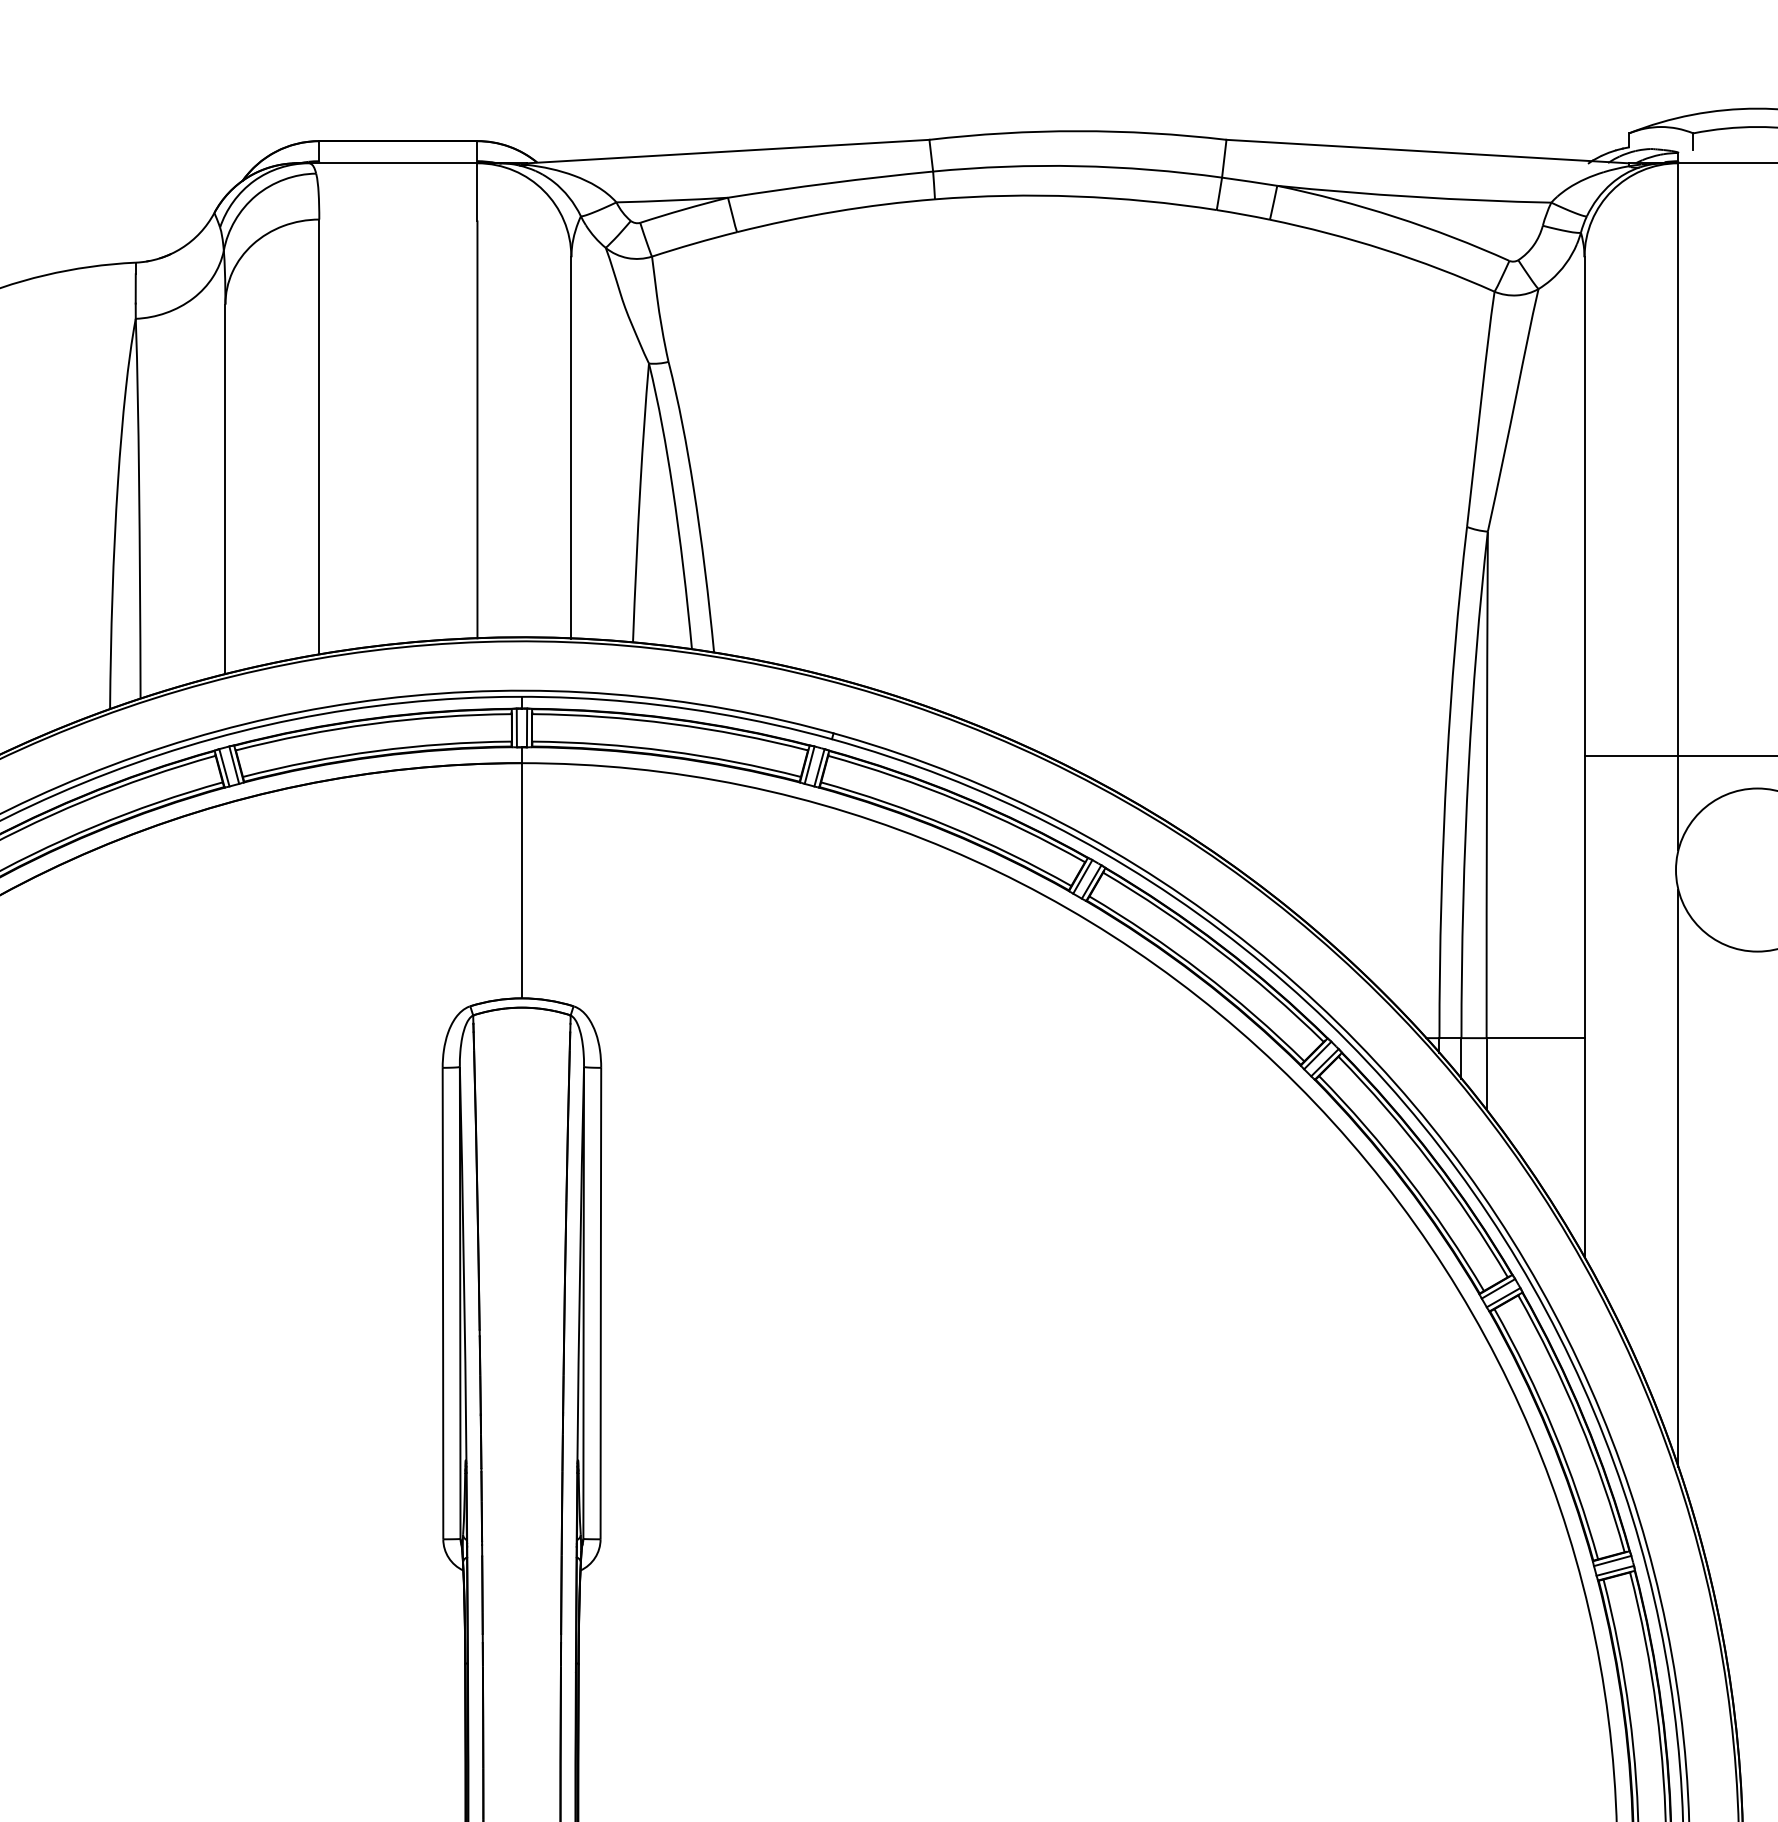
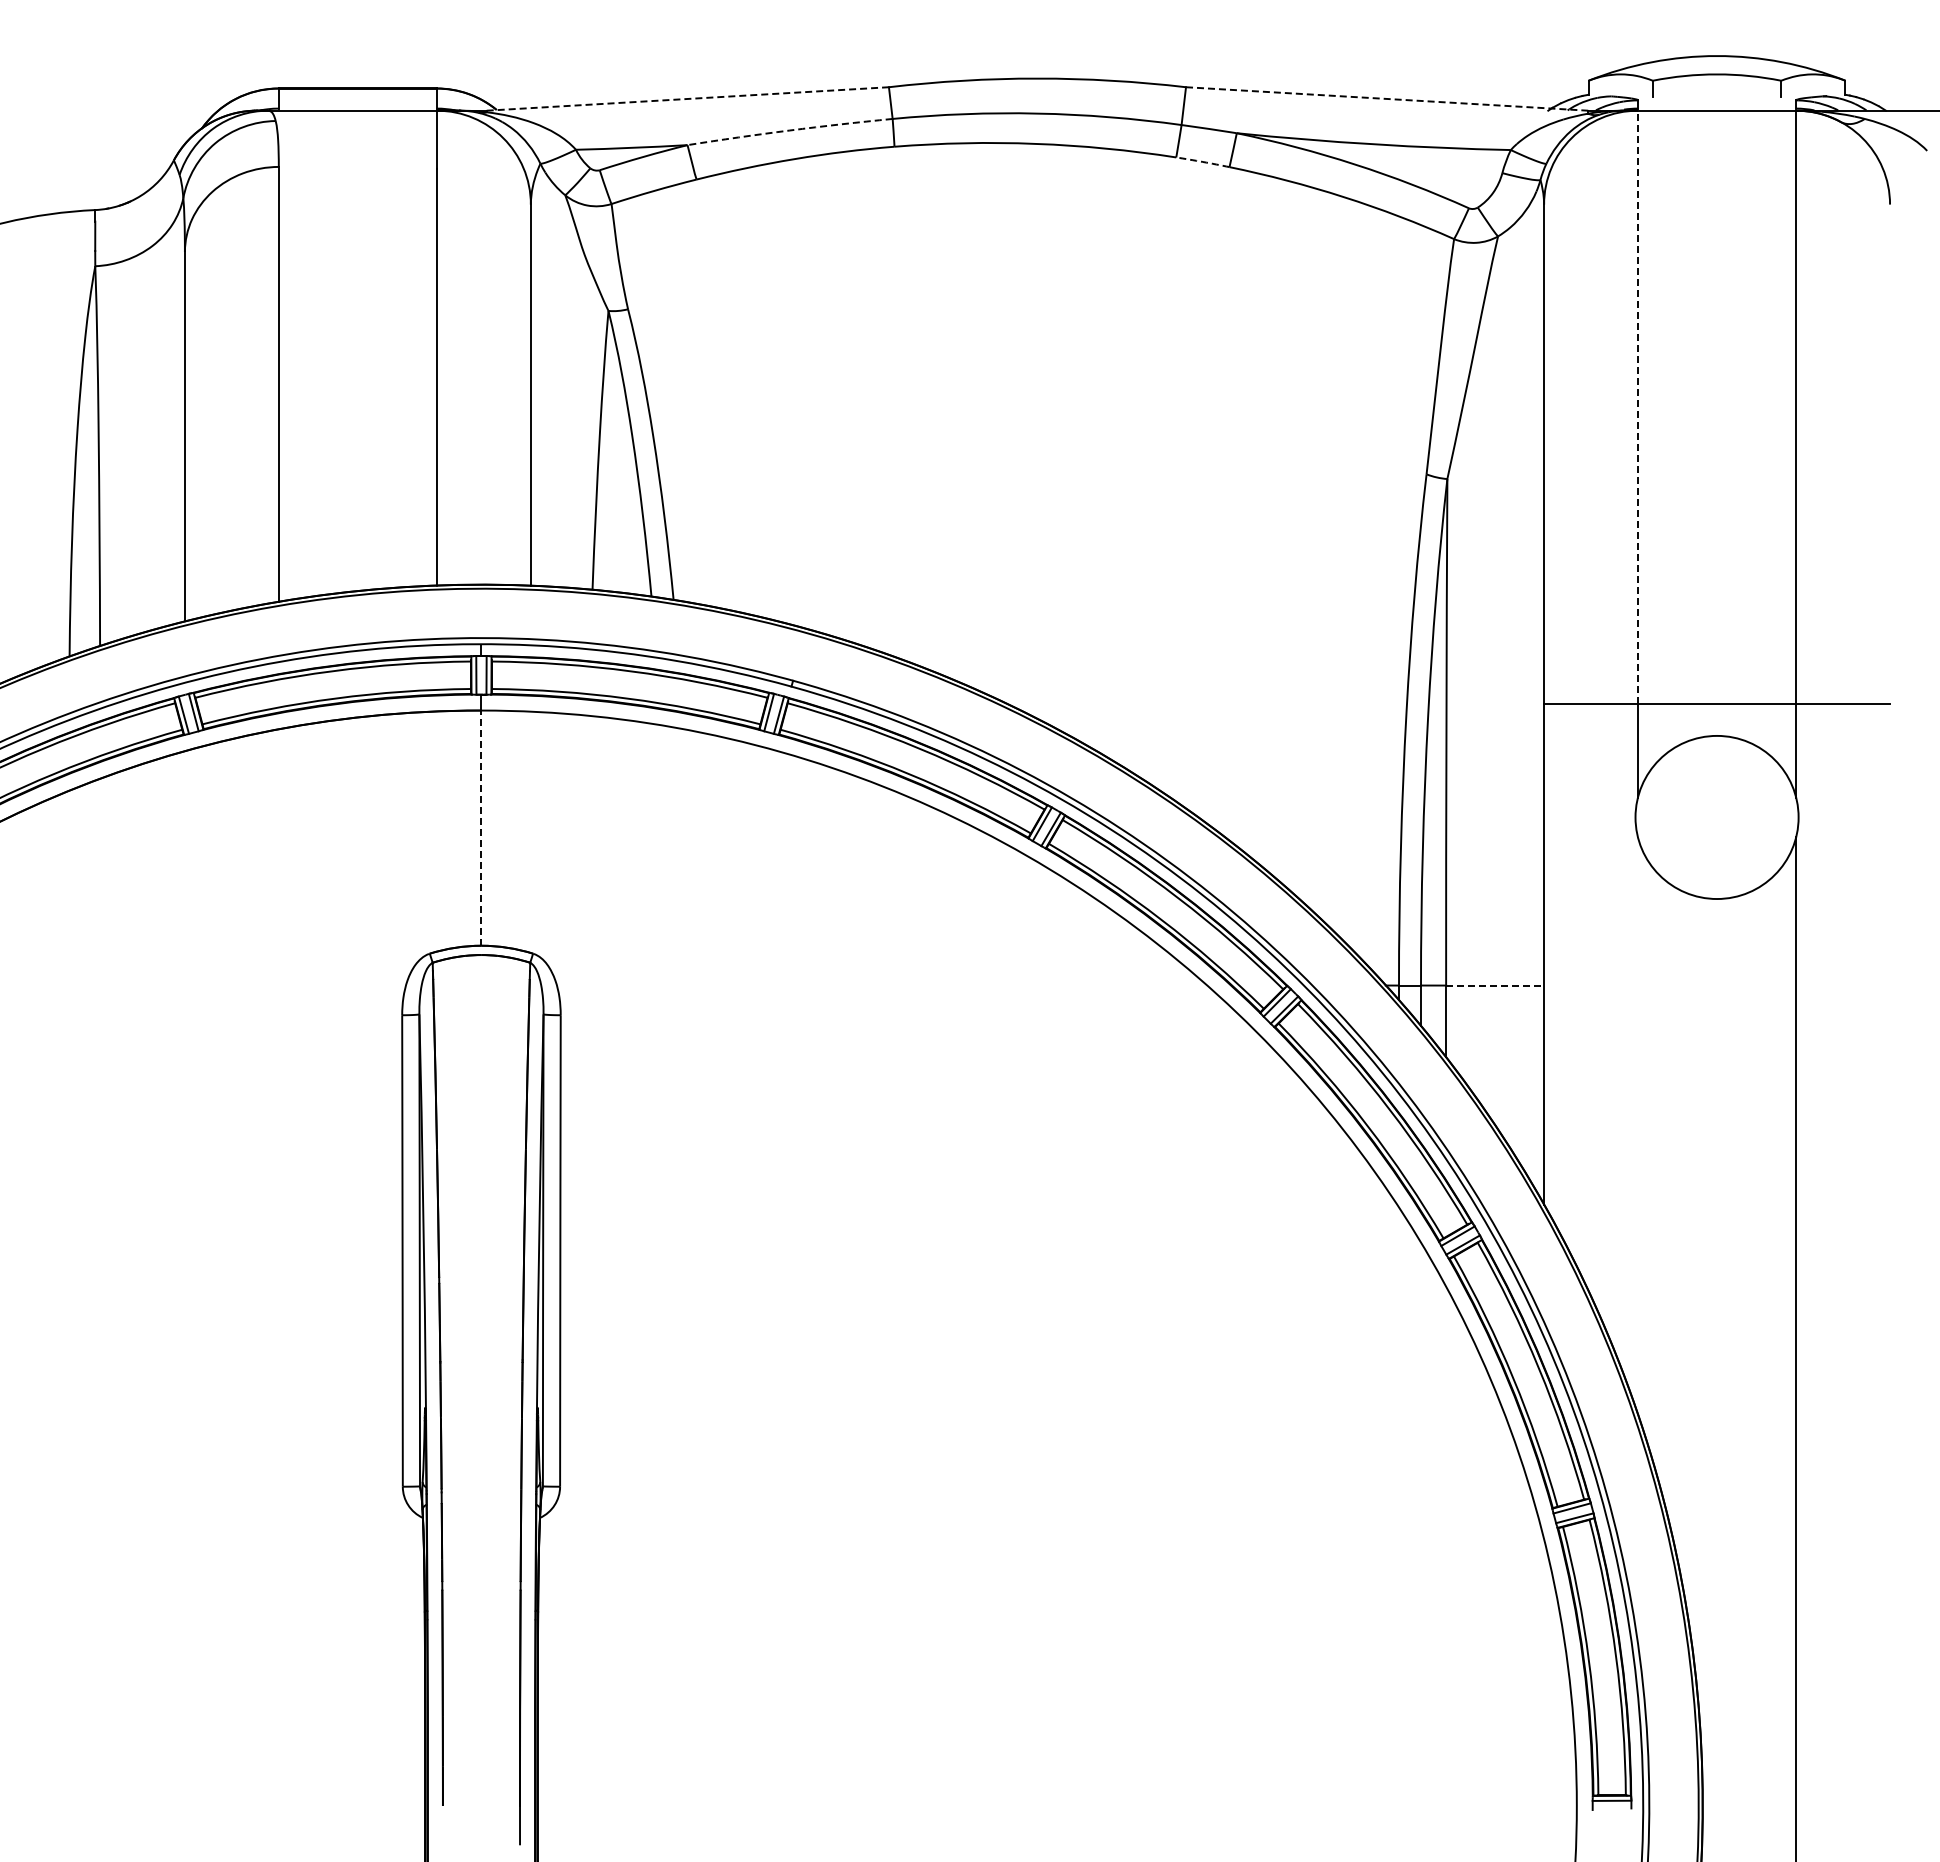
line: (728, 151) -> (688, 98), solid -> dashed
line: (1427, 152) -> (1387, 99), solid -> dashed
arc: (829, 183) -> (789, 130), solid -> dashed
arc: (1242, 214) -> (1202, 161), solid -> dashed
line: (1677, 460) -> (1637, 407), solid -> dashed
line: (521, 881) -> (481, 828), solid -> dashed
line: (1535, 1038) -> (1495, 985), solid -> dashed
line: (1677, 1178) -> (1637, 1125), removed

